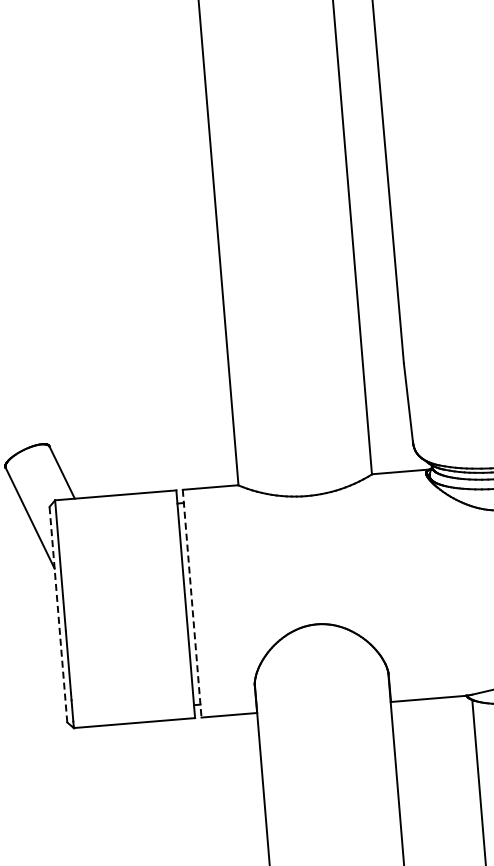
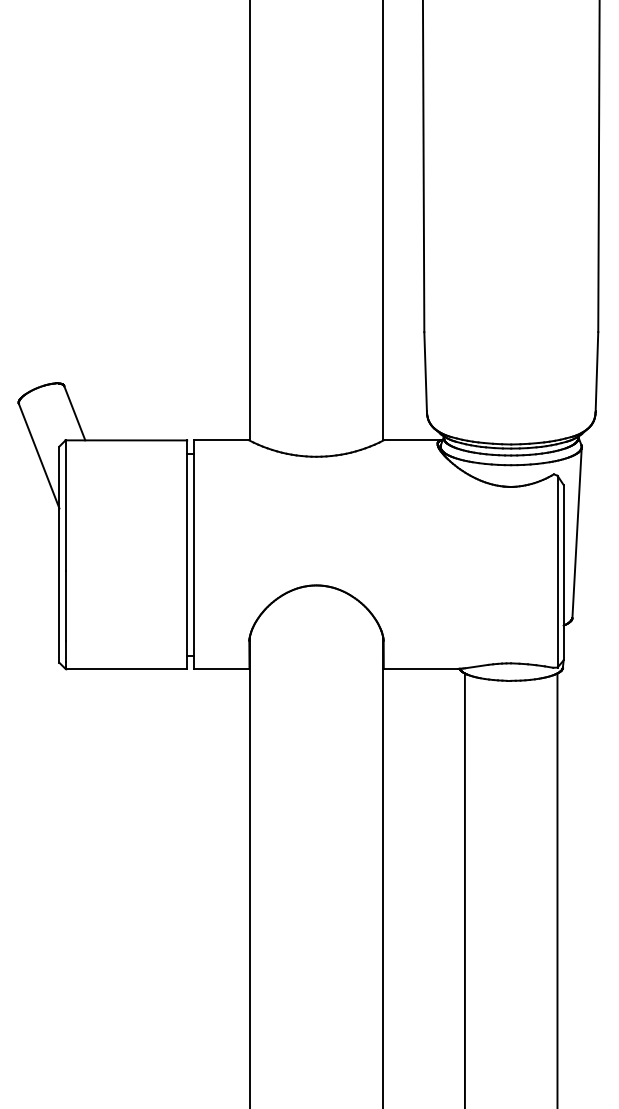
line: (192, 604) -> (193, 555), dashed -> solid
line: (58, 614) -> (59, 554), dashed -> solid

